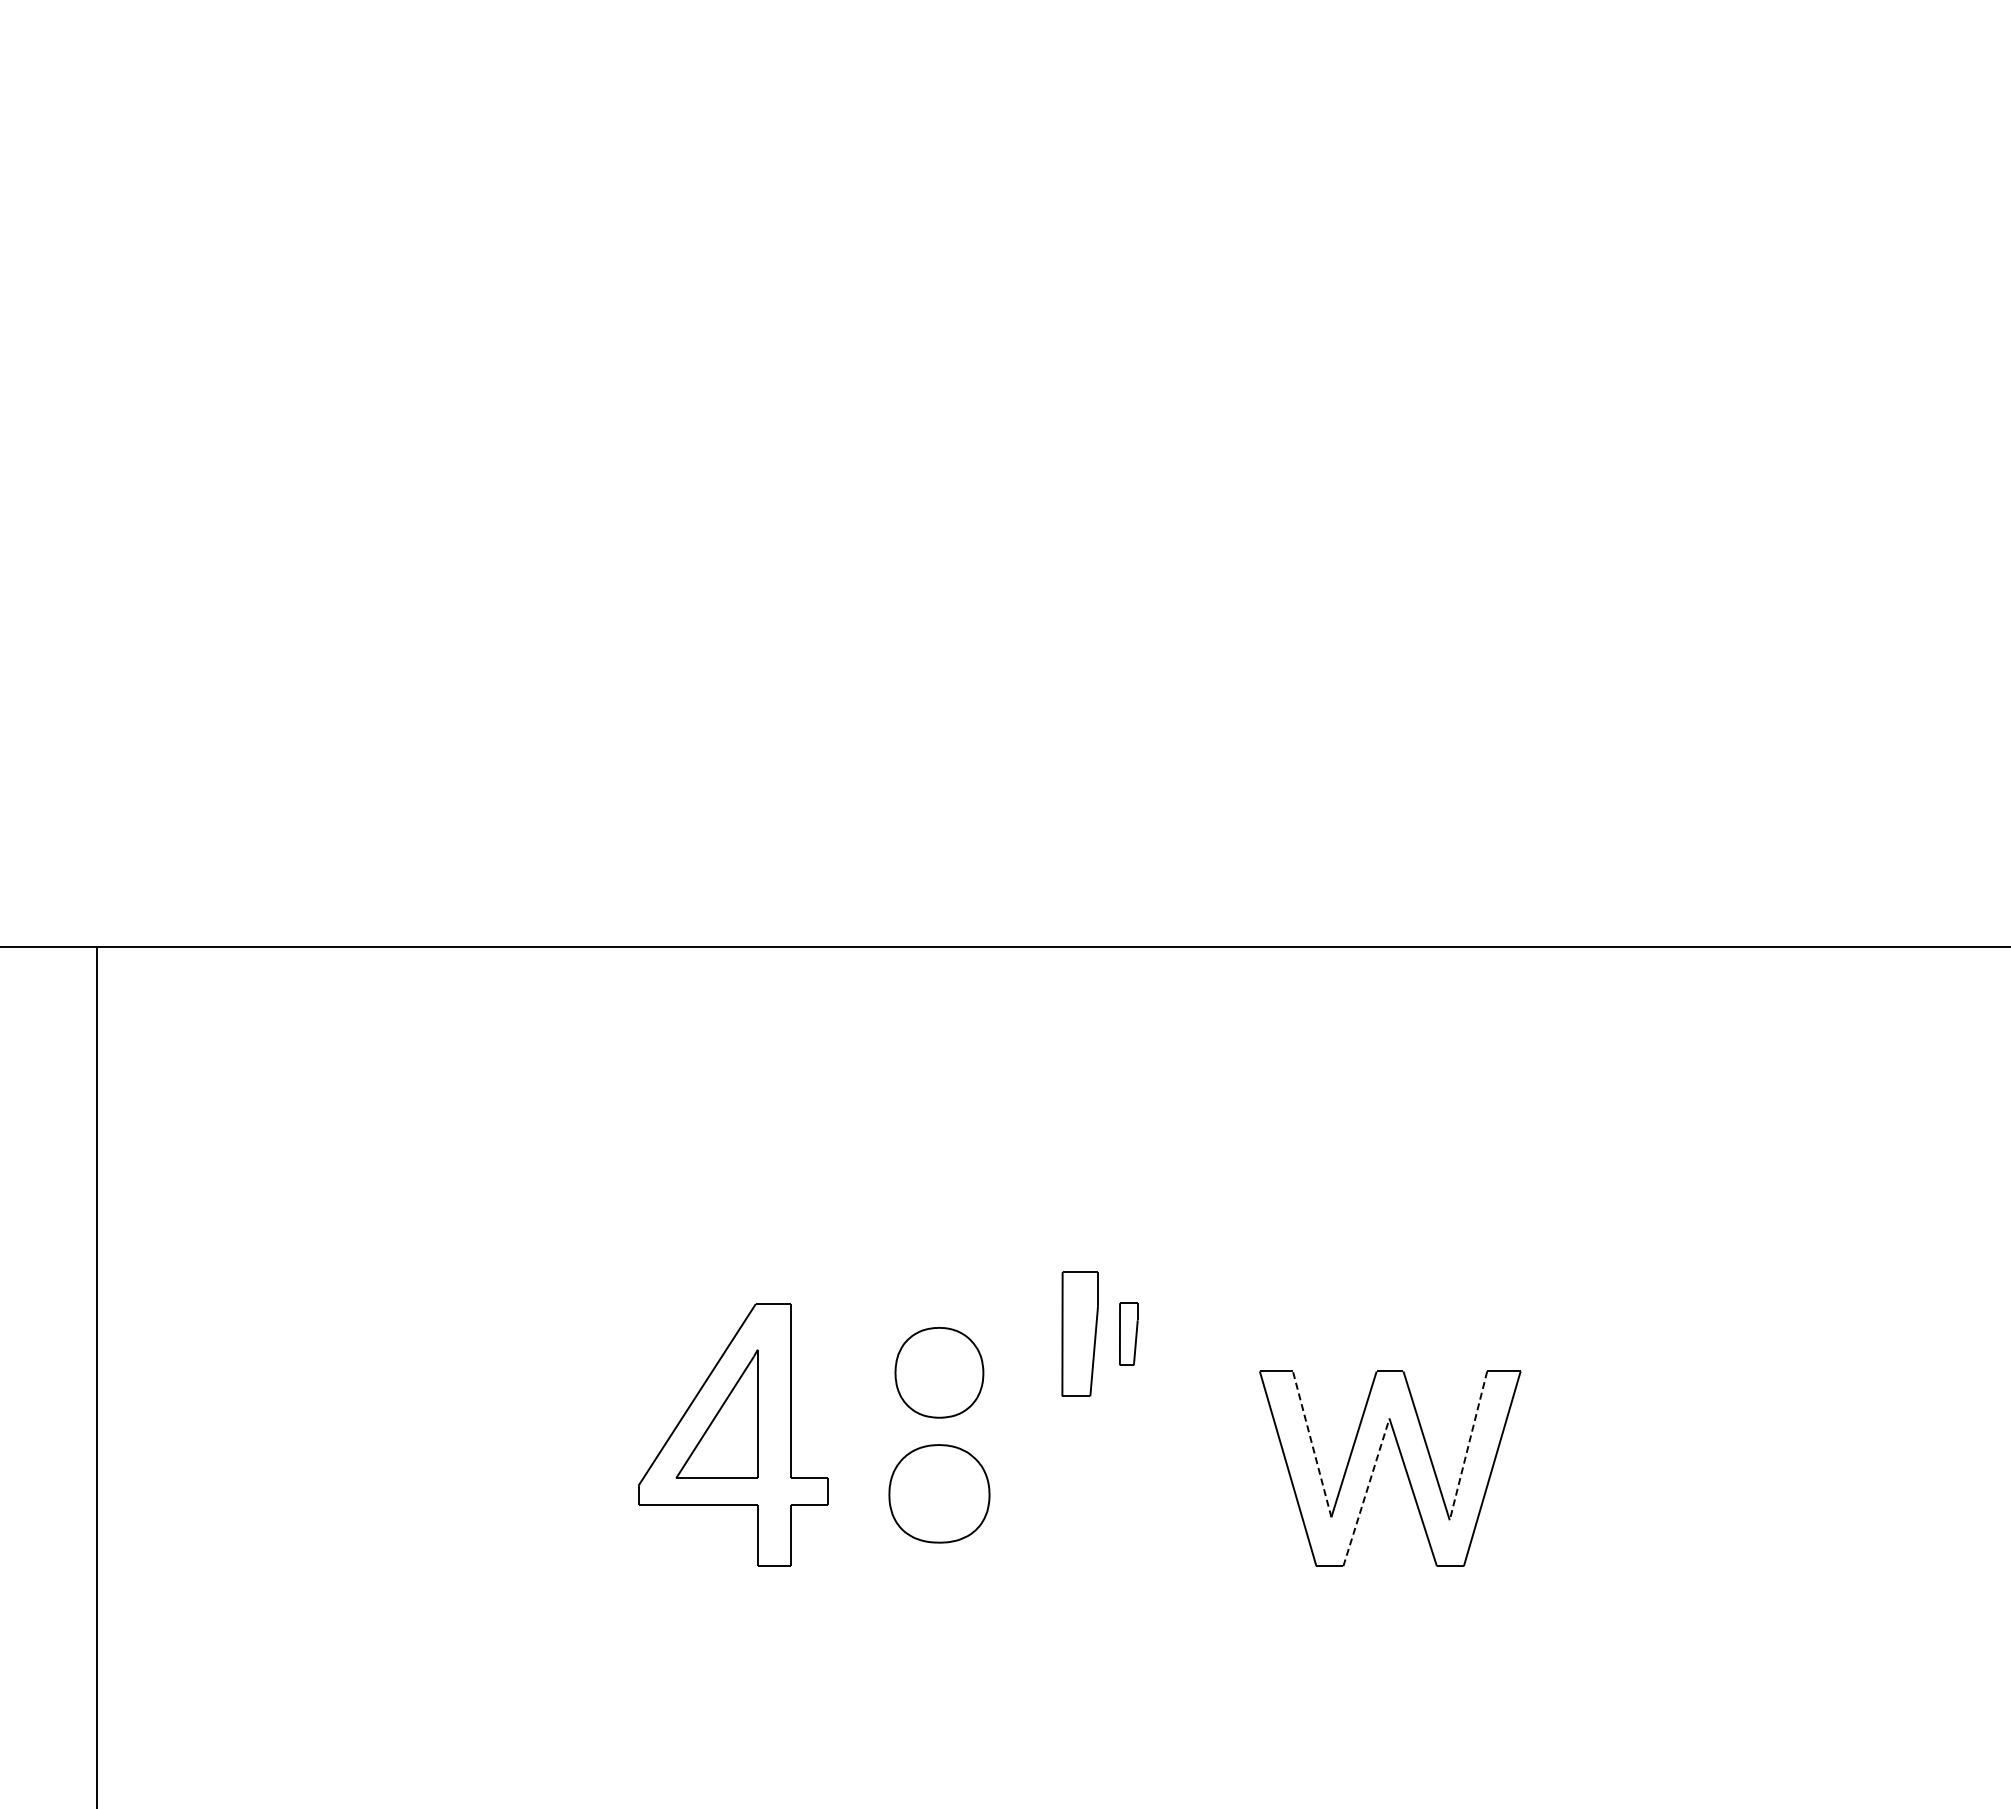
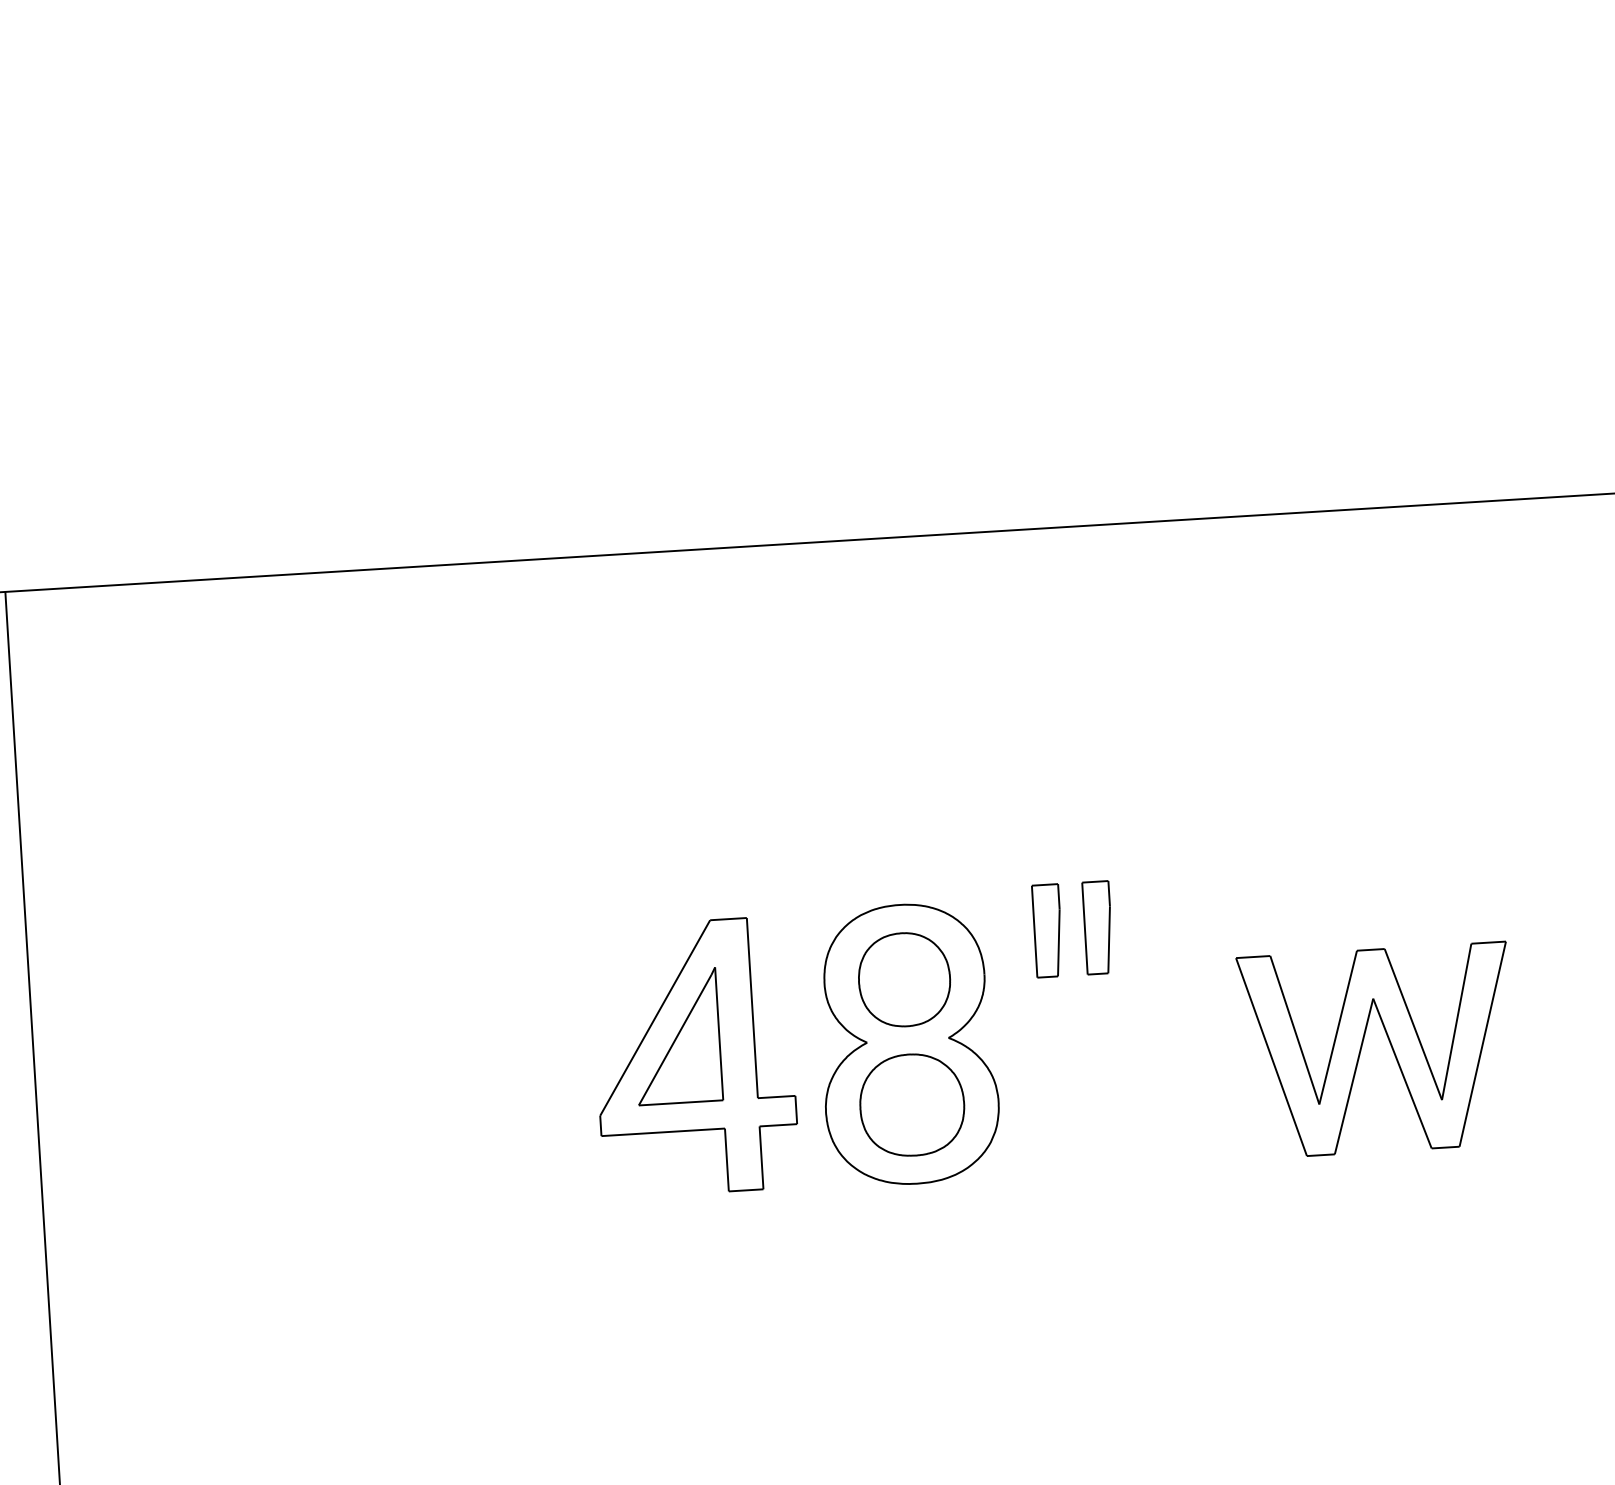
part: (1079, 1334) -> (1047, 931), size x0.71
part: (1128, 1334) -> (1097, 928), size x1.43
part: (939, 1434) -> (908, 1043), added
line: (1312, 1443) -> (1295, 1029), dashed -> solid
line: (1468, 1445) -> (1456, 1021), dashed -> solid
line: (1366, 1491) -> (1354, 1075), dashed -> solid

